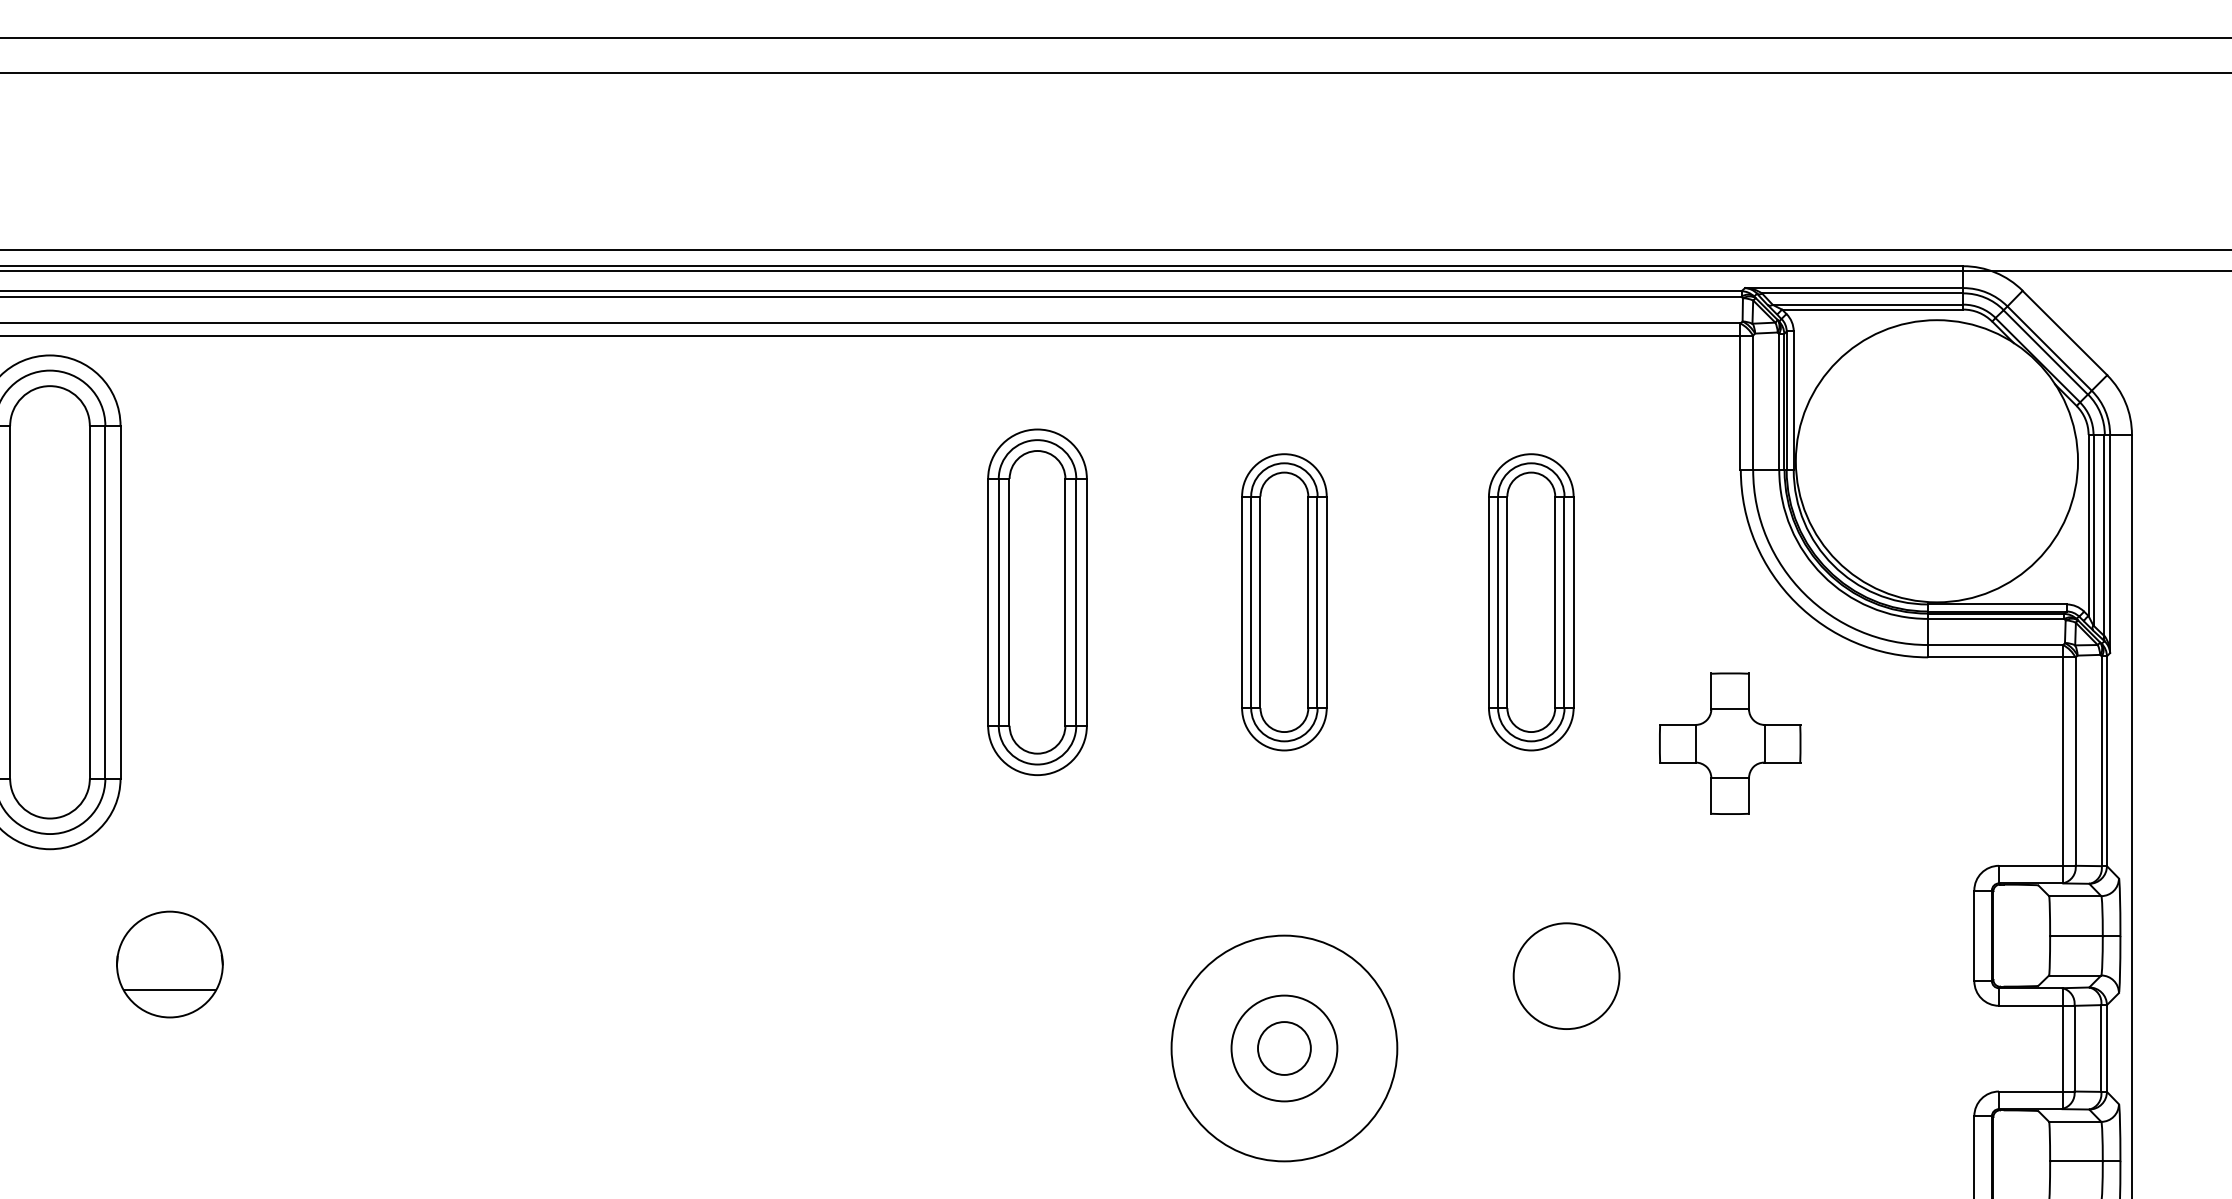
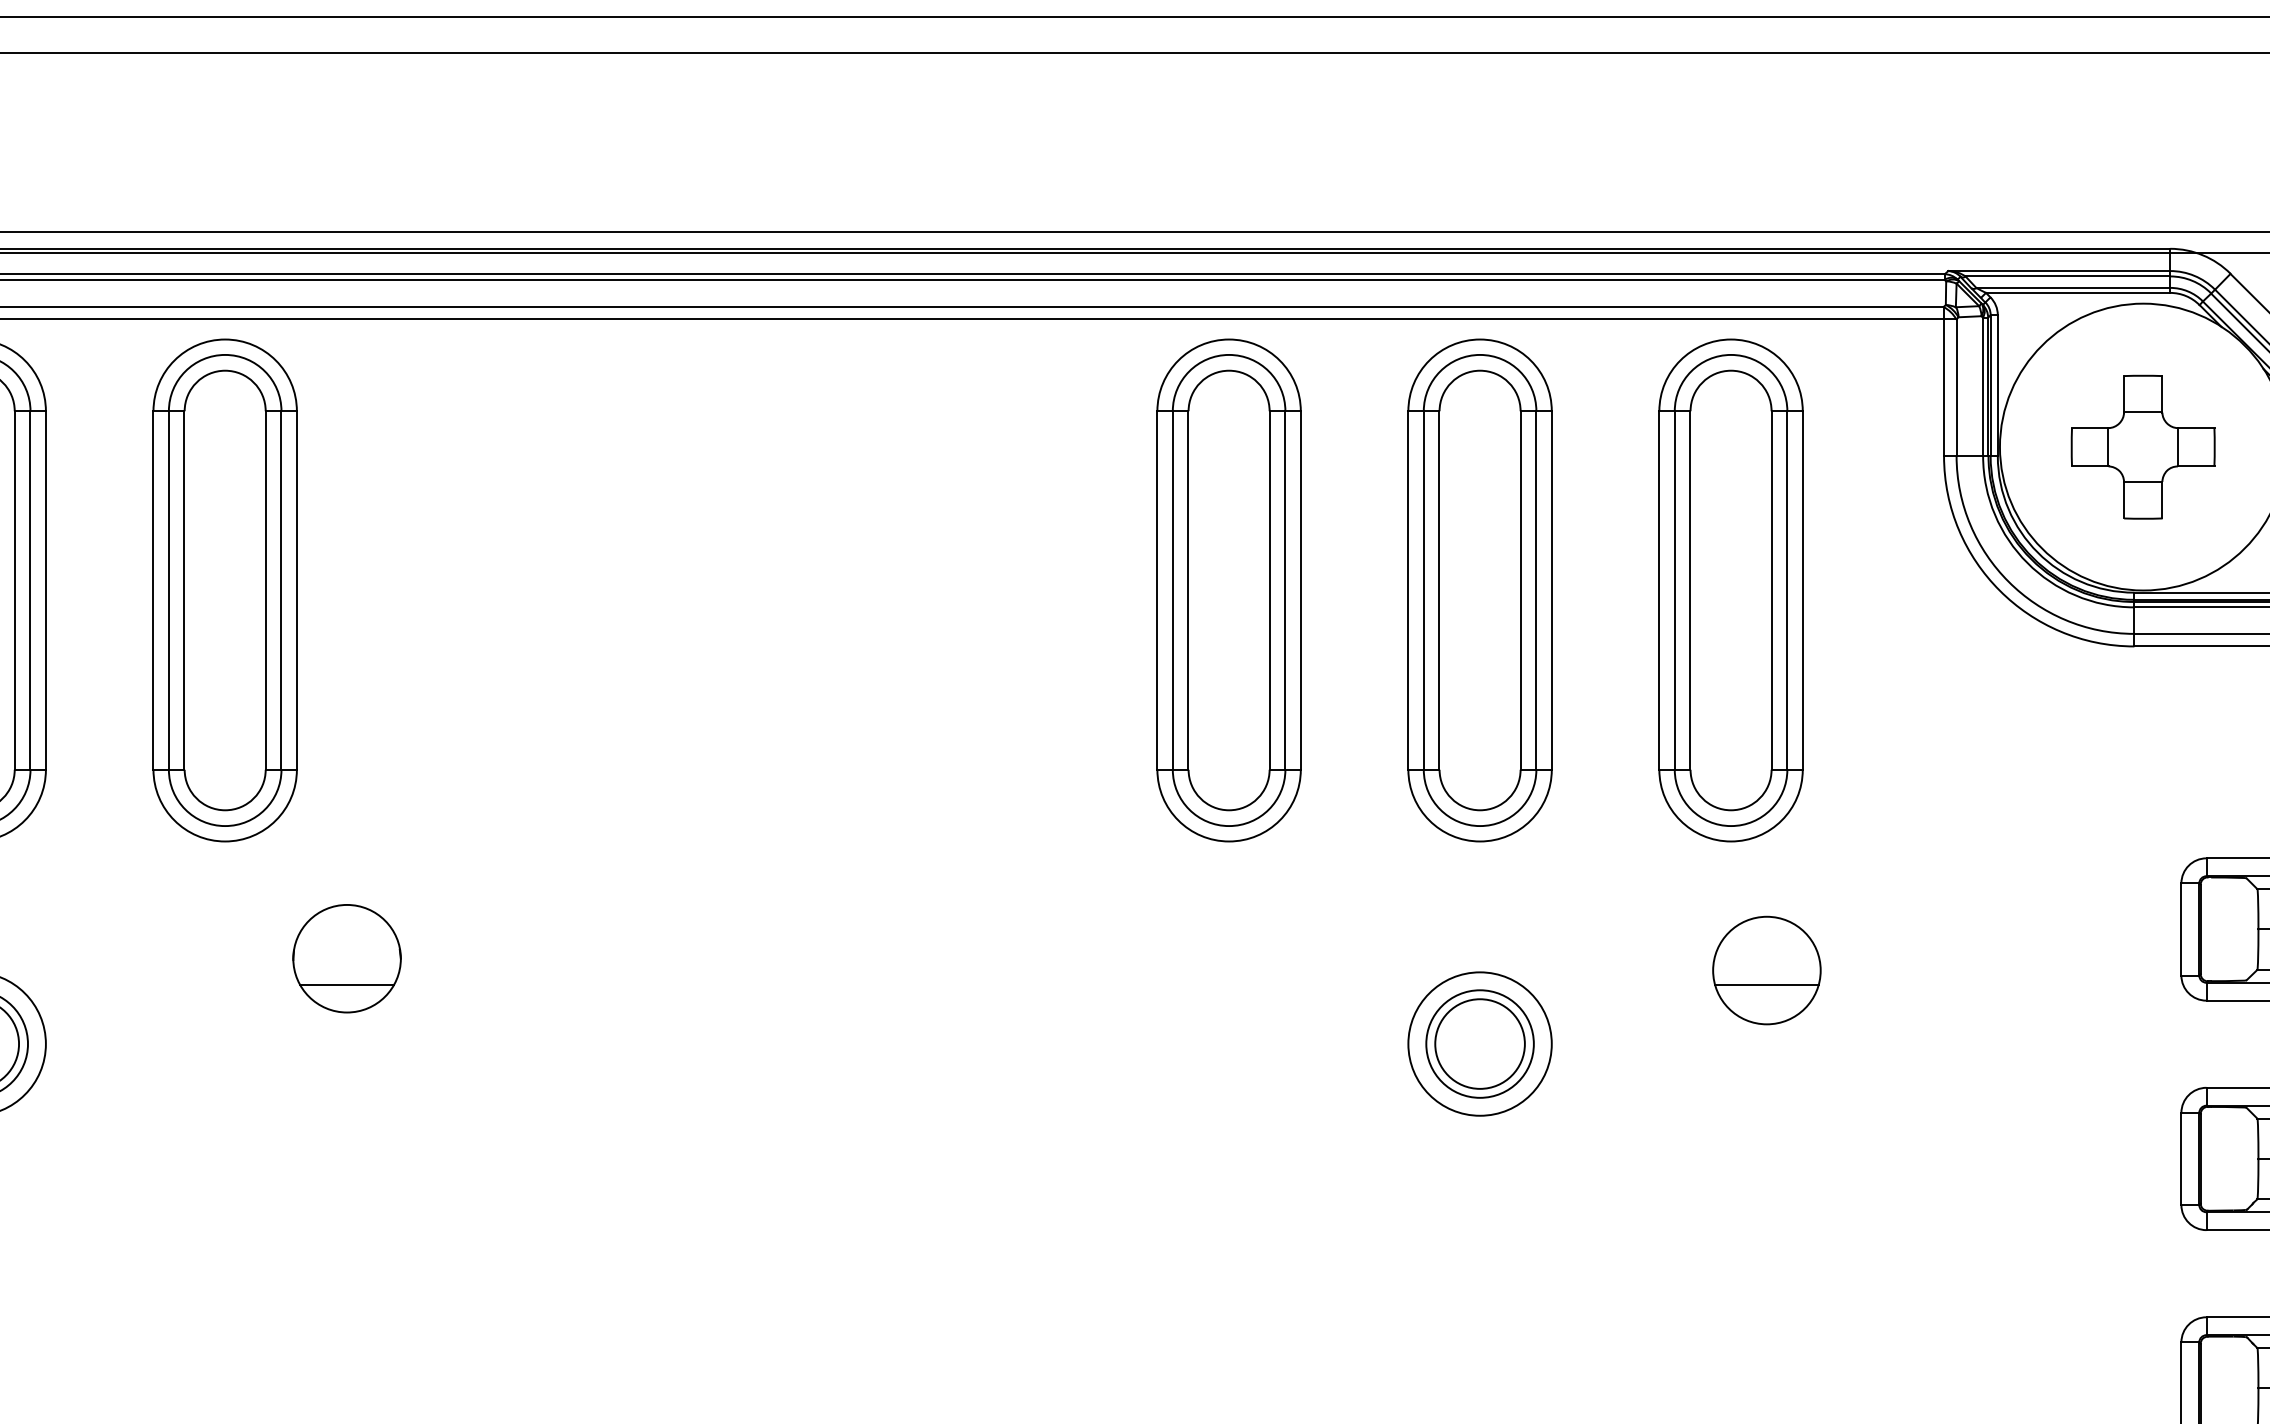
part: (1036, 602) -> (1228, 590), size x1.43
part: (1283, 602) -> (1479, 590), size x1.67
part: (1530, 602) -> (1730, 590), size x1.67
part: (1729, 743) -> (2142, 446), moved
line: (1566, 989) -> (1766, 984), added
circle: (1283, 1047) -> (1479, 1043), size x0.62
circle: (1283, 1047) -> (1479, 1043), size x1.67

